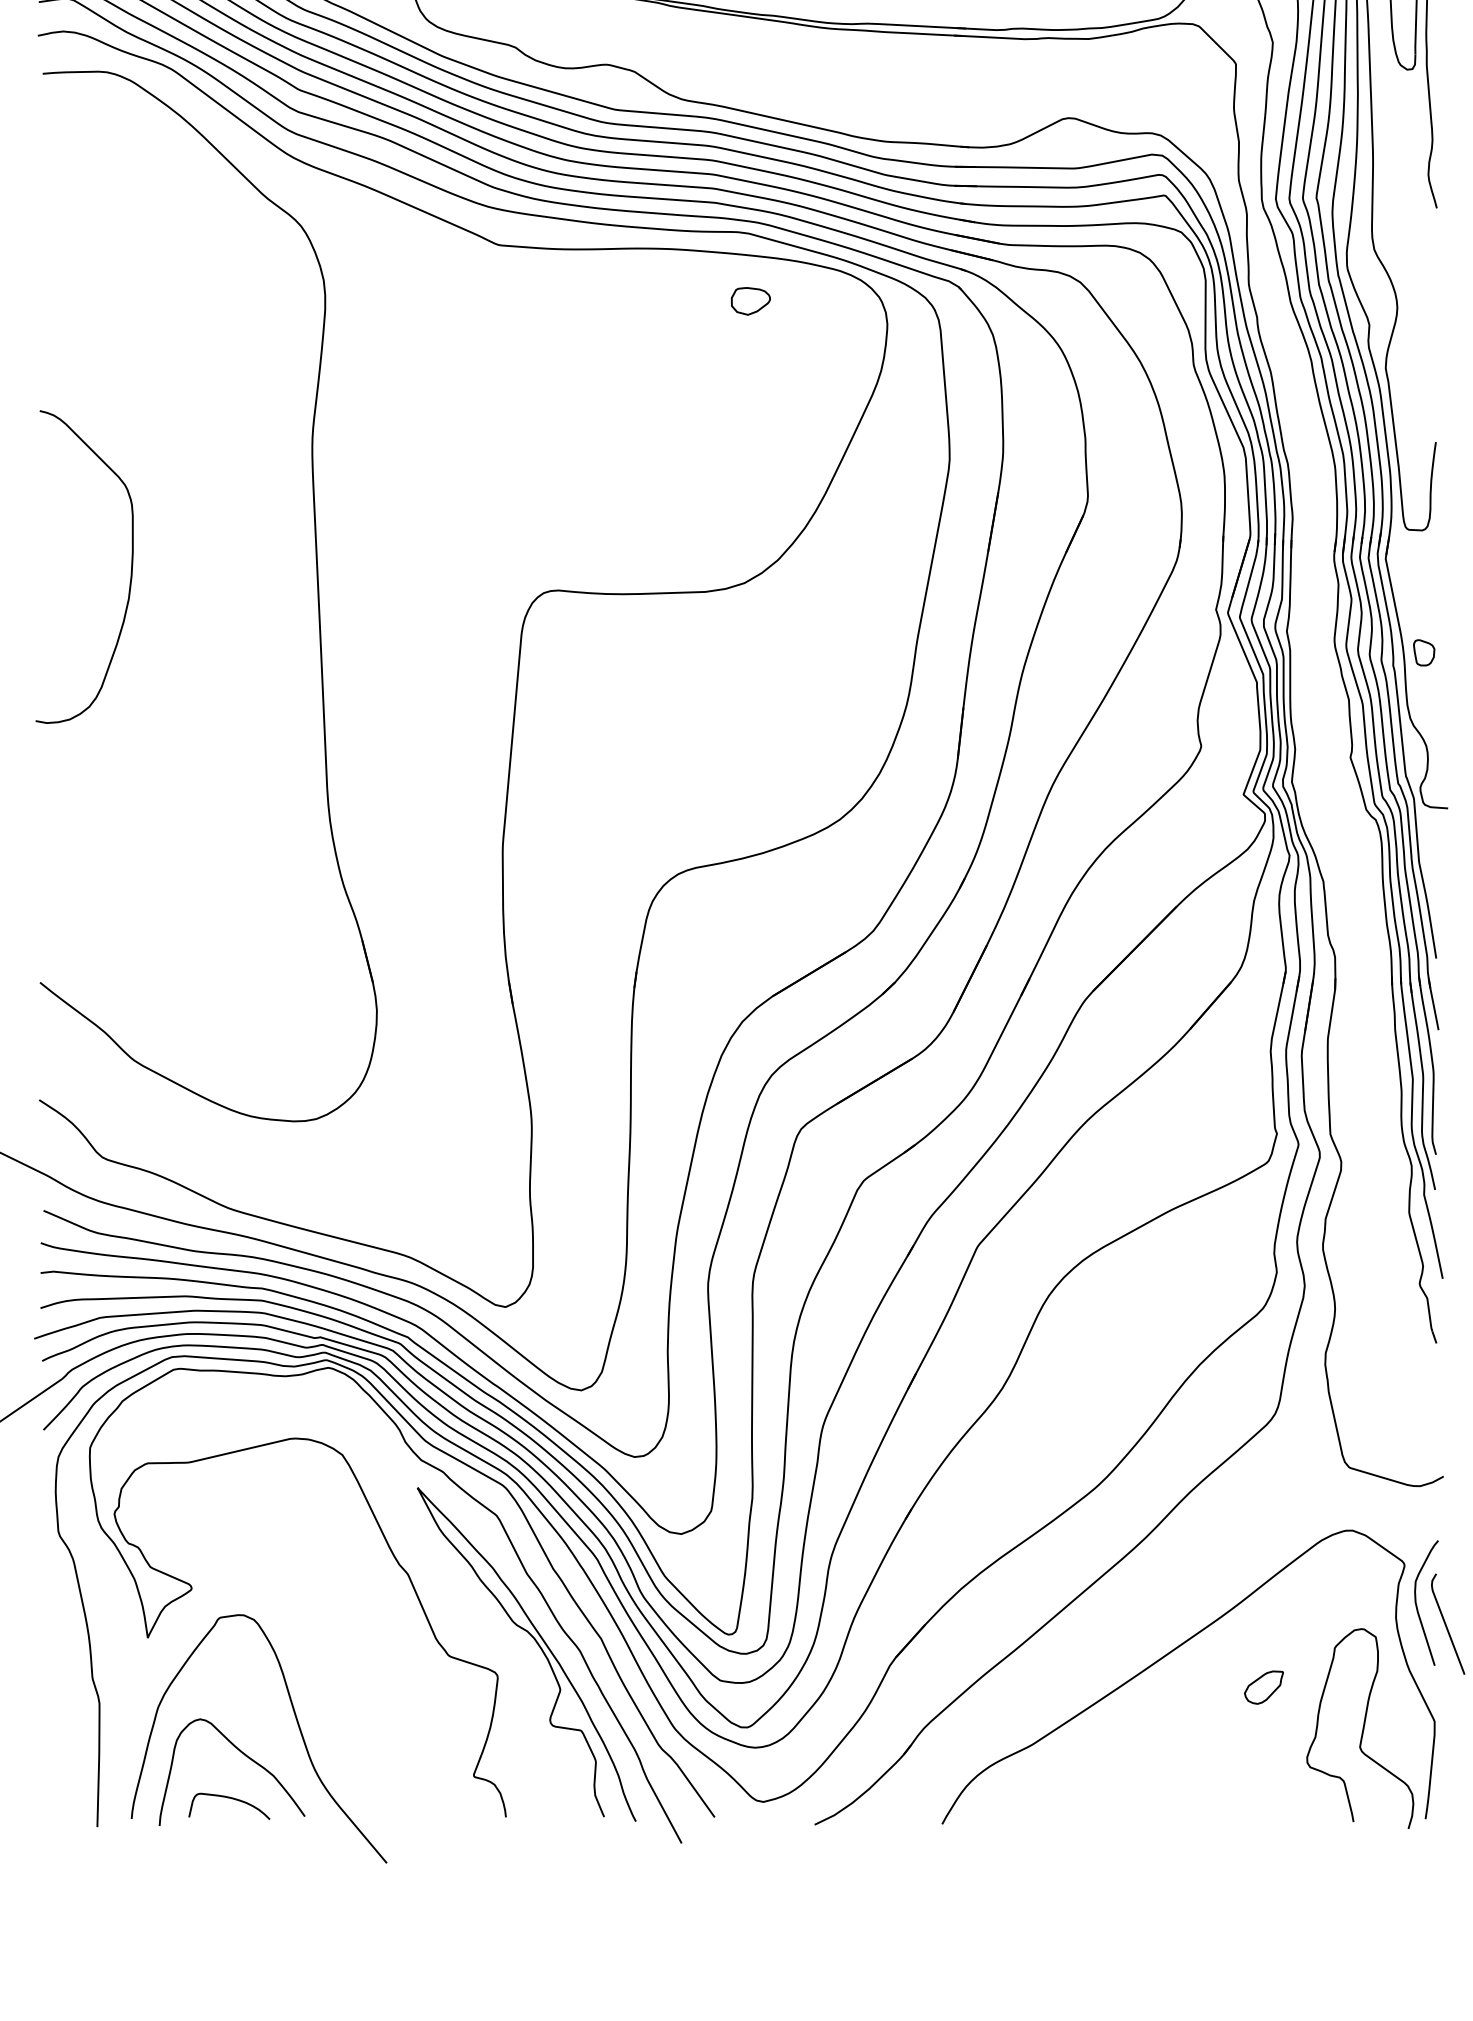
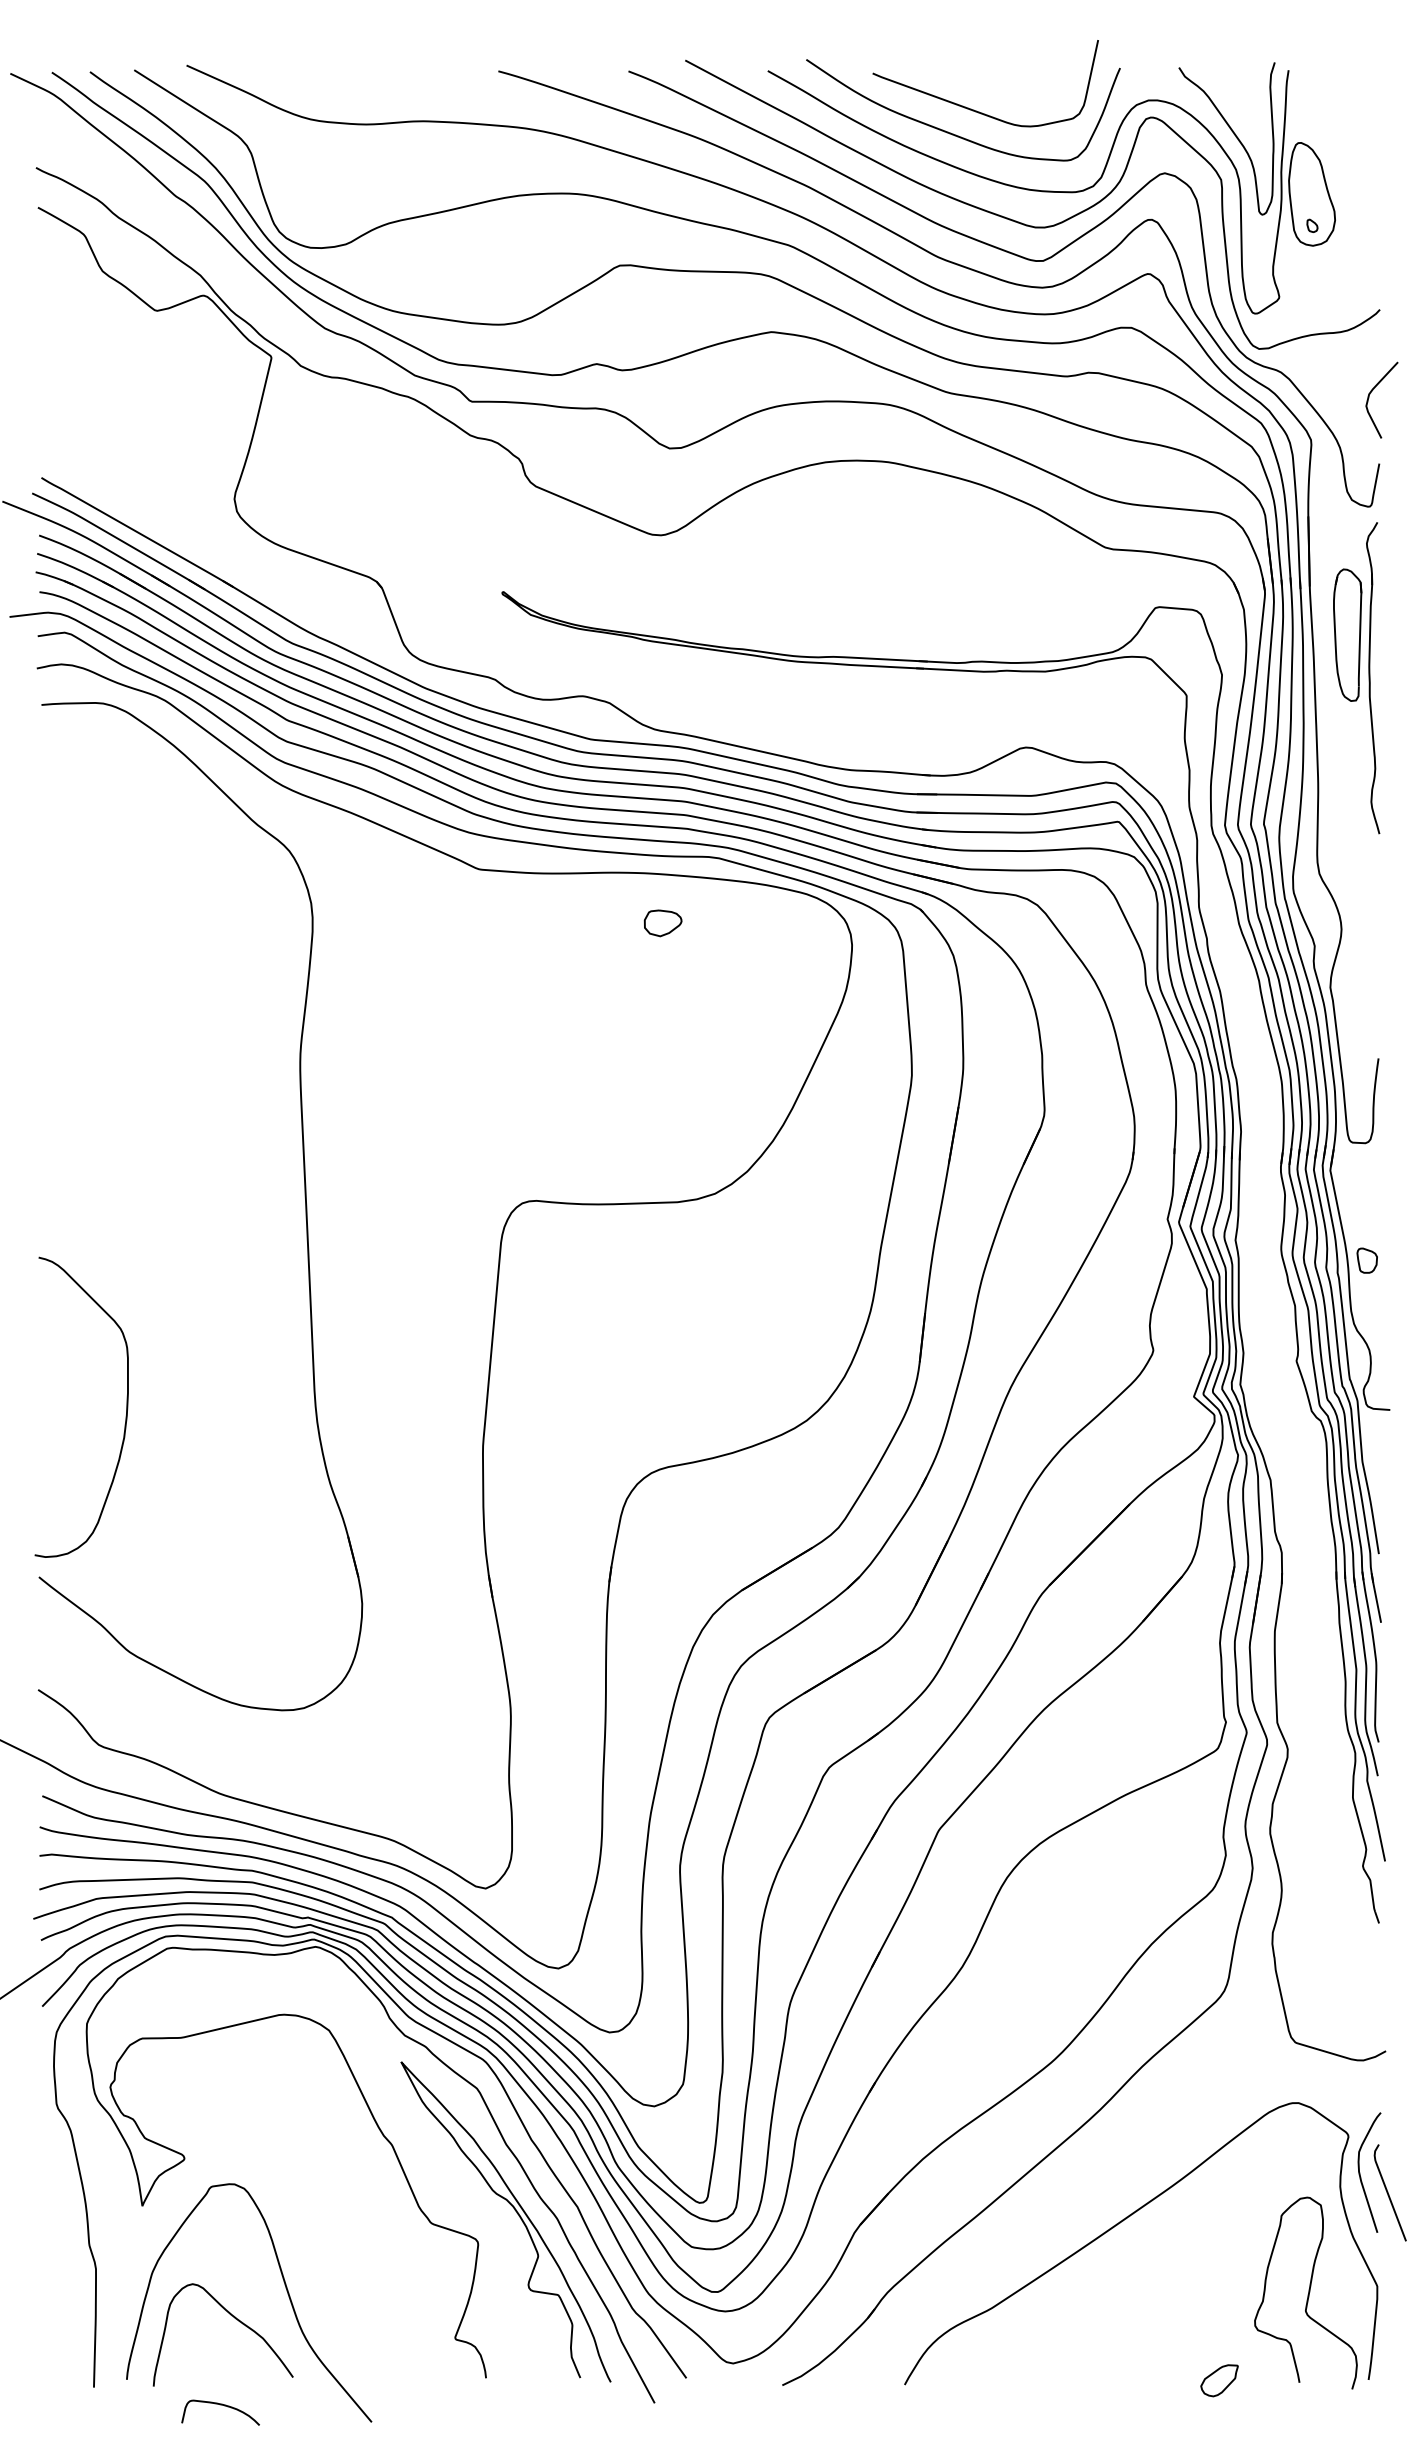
part: (750, 301) -> (662, 923), moved
curve: (131, 566) -> (126, 1406), moved
part: (1263, 1687) -> (1219, 2380), moved
curve: (229, 1798) -> (220, 2405), moved

